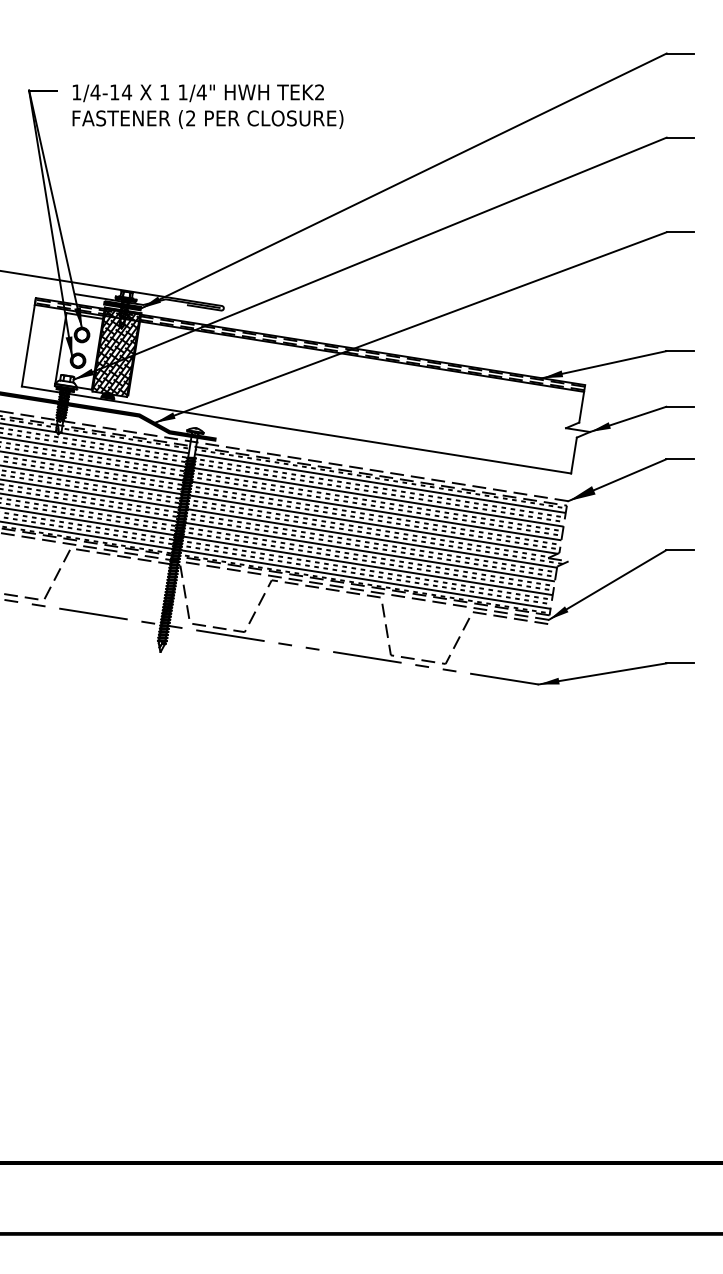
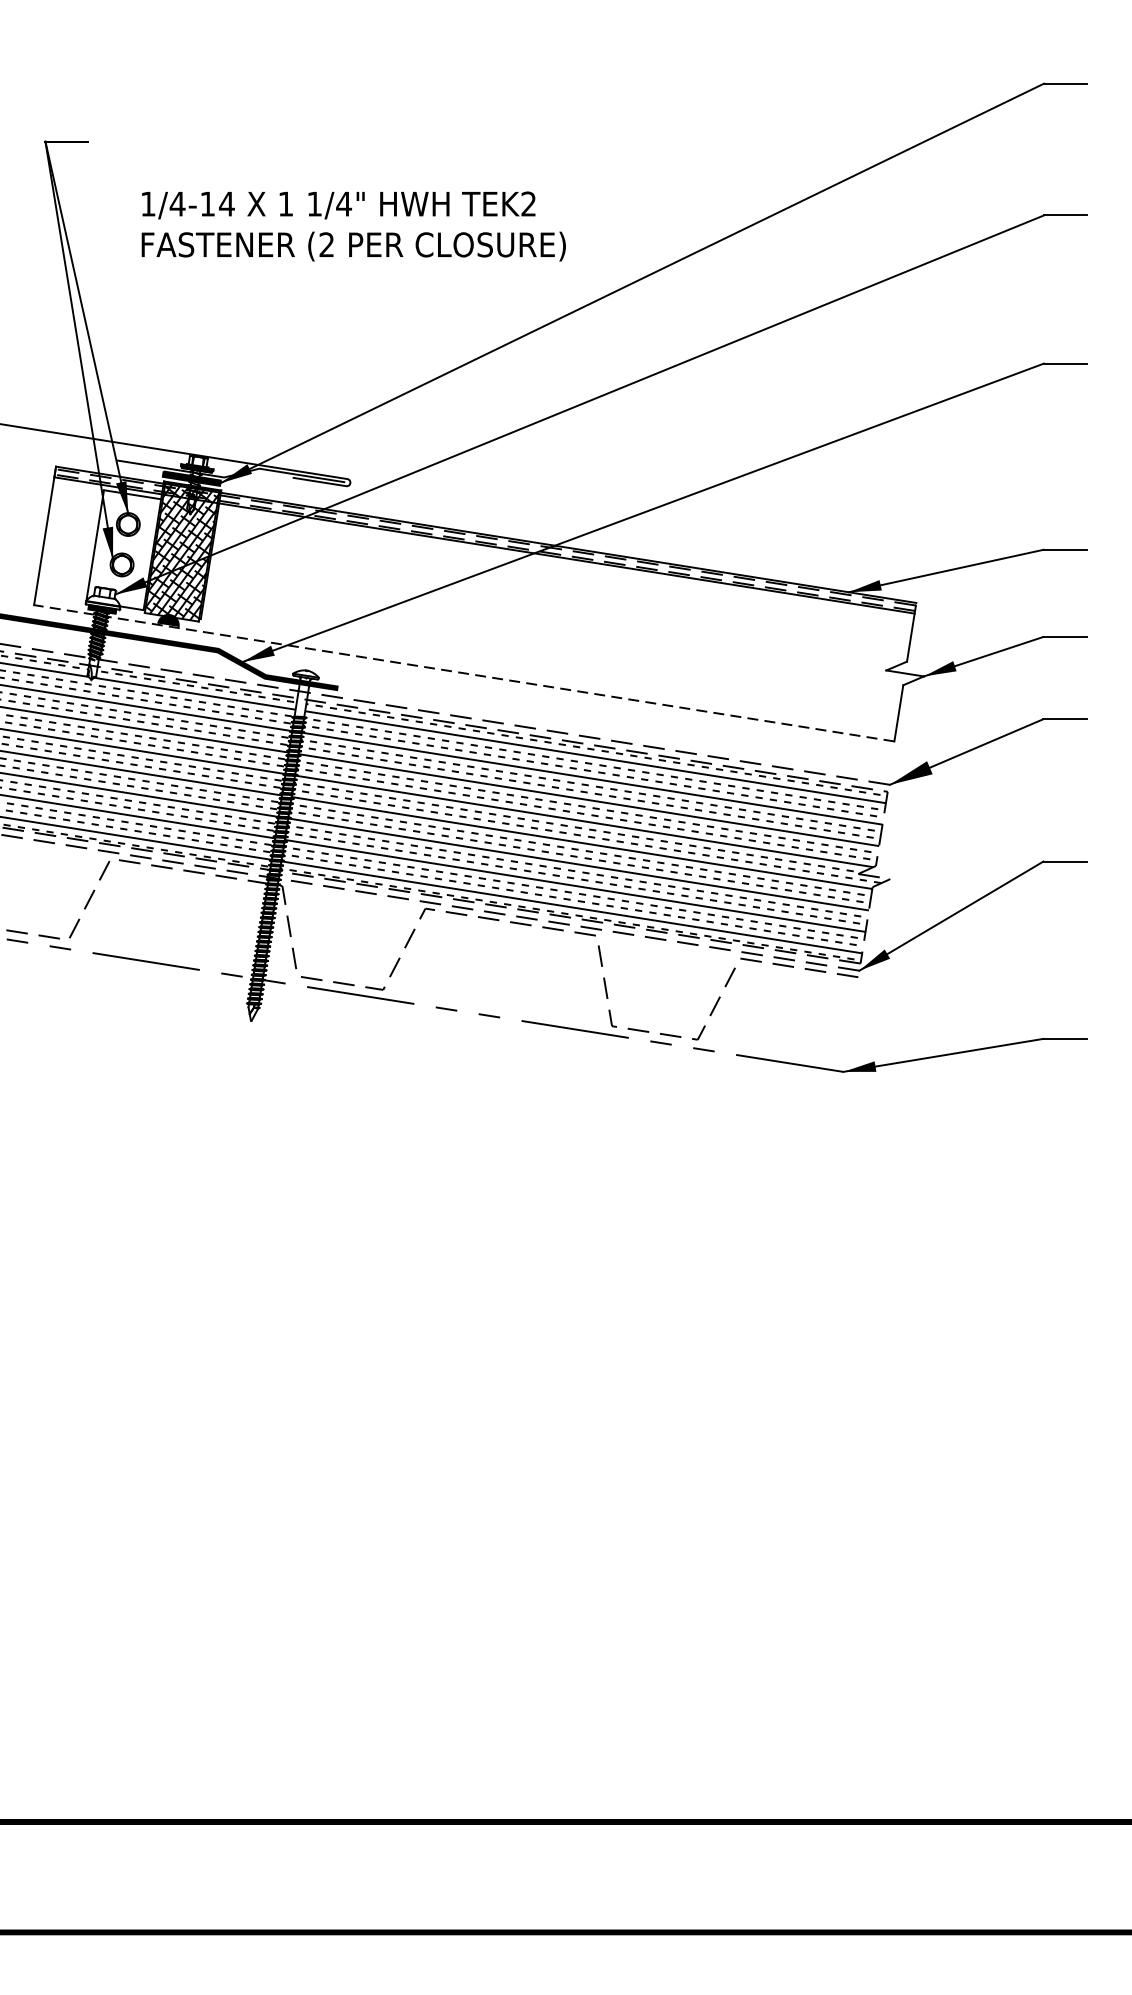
text: (207, 106) -> (352, 226), moved
line: (296, 429) -> (464, 672), solid -> dashed

